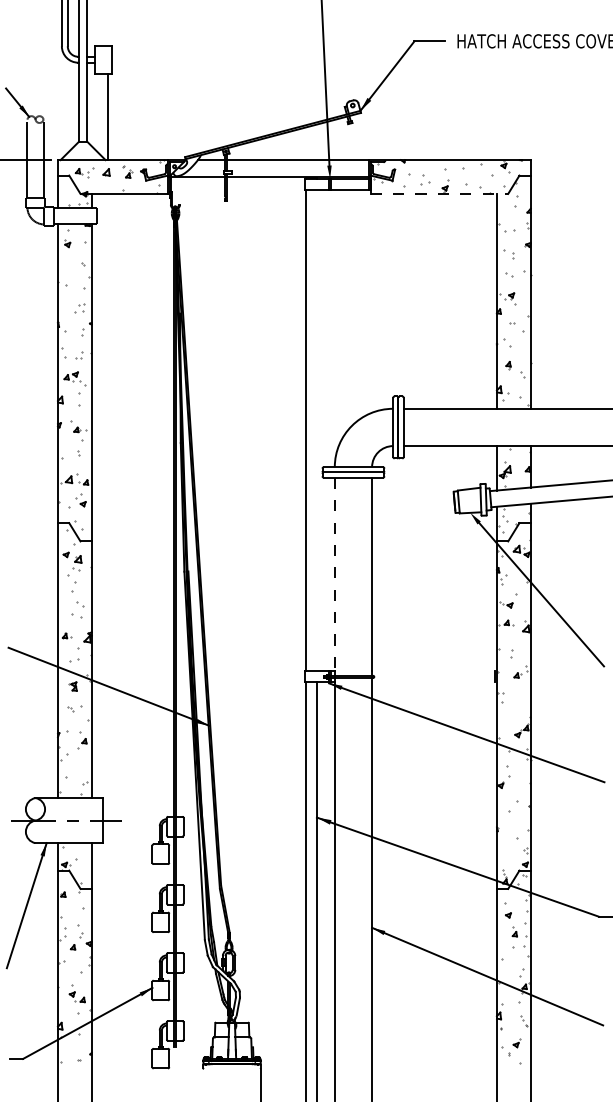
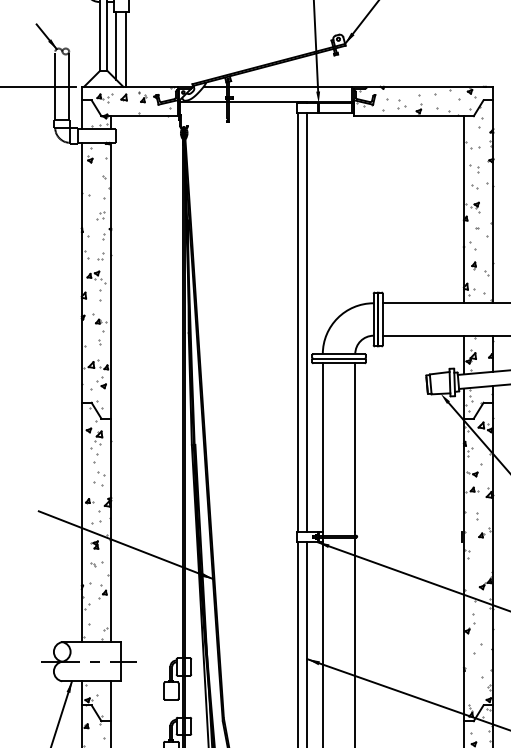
line: (97, 112) -> (116, 45), added
line: (439, 193) -> (413, 115), dashed -> solid
line: (316, 430) -> (306, 322), added
line: (334, 574) -> (322, 447), dashed -> solid

